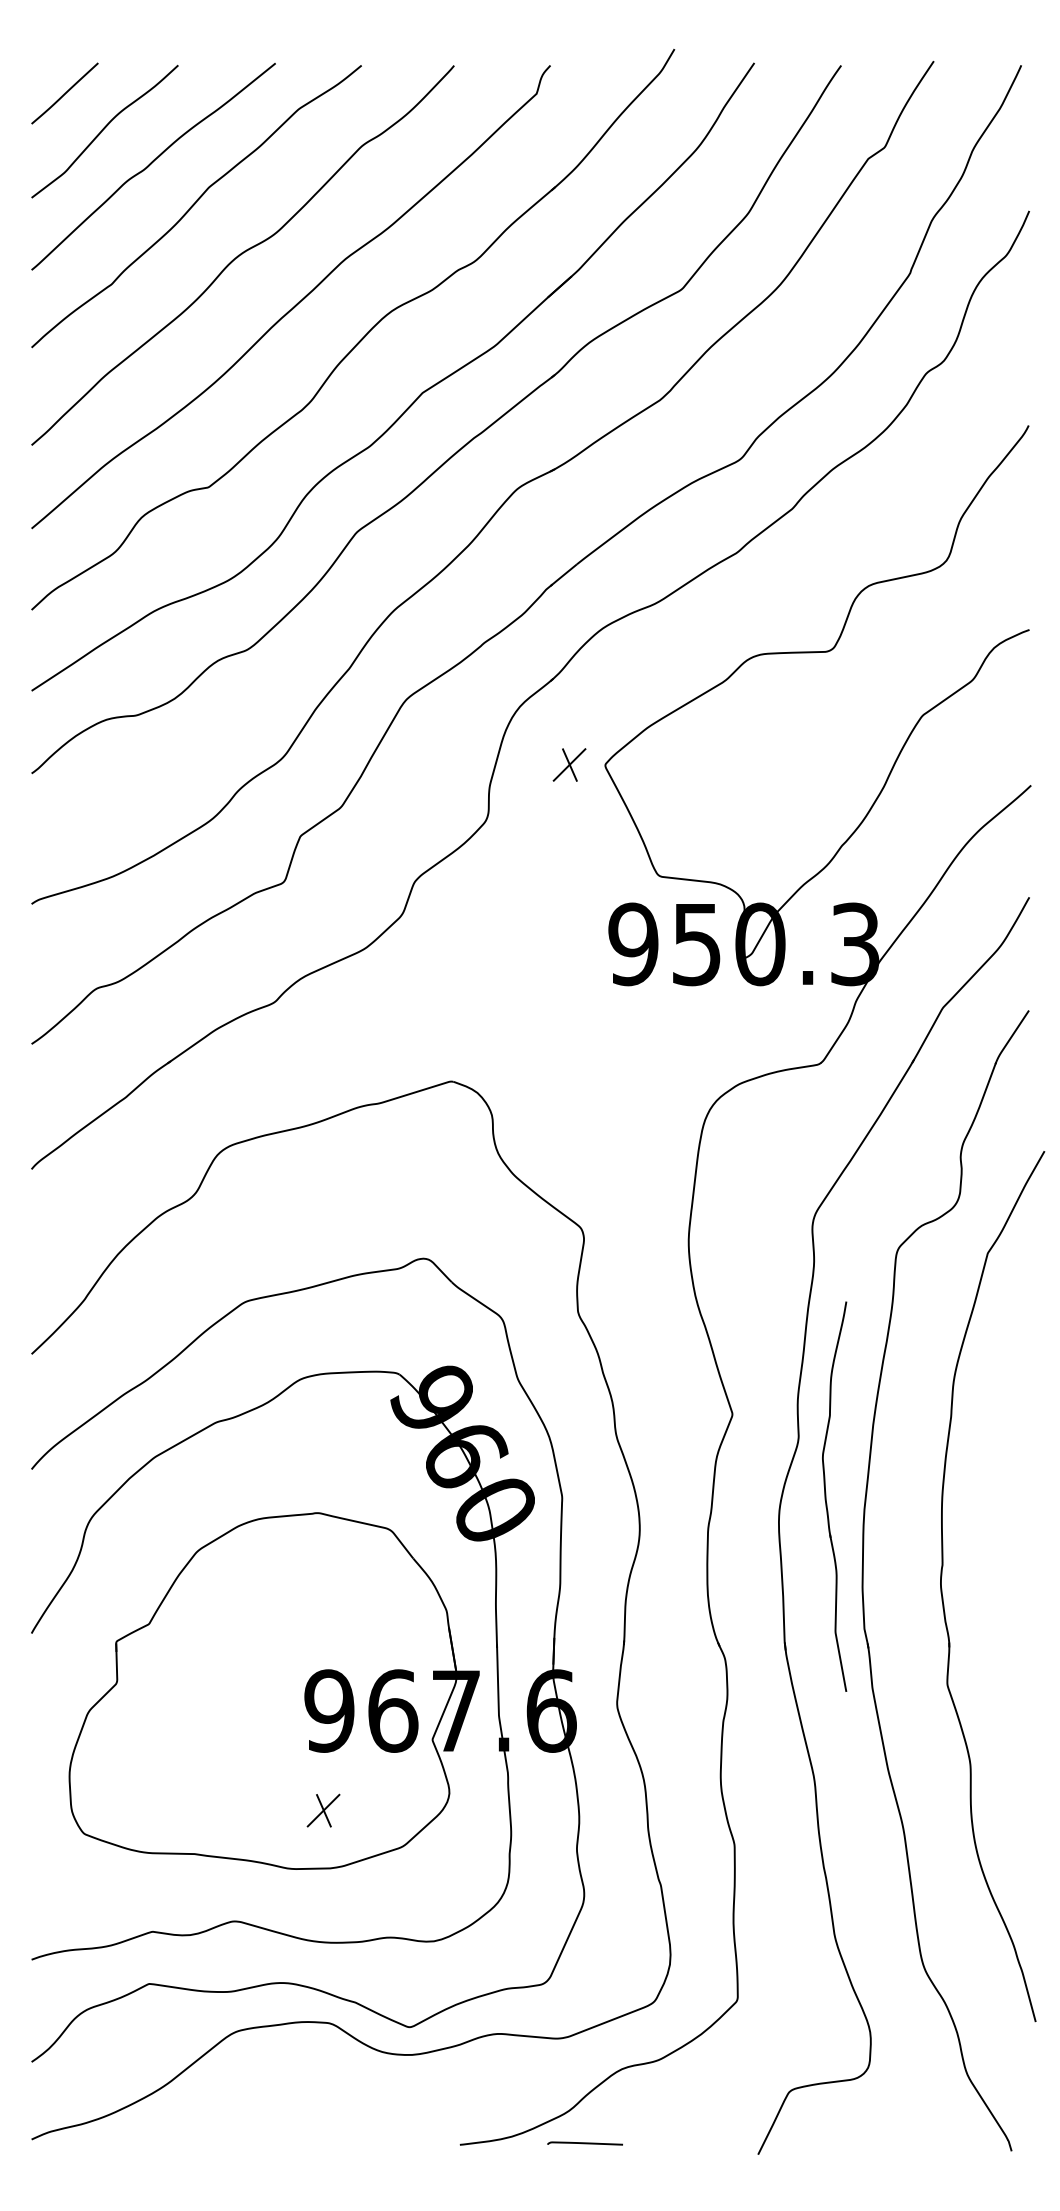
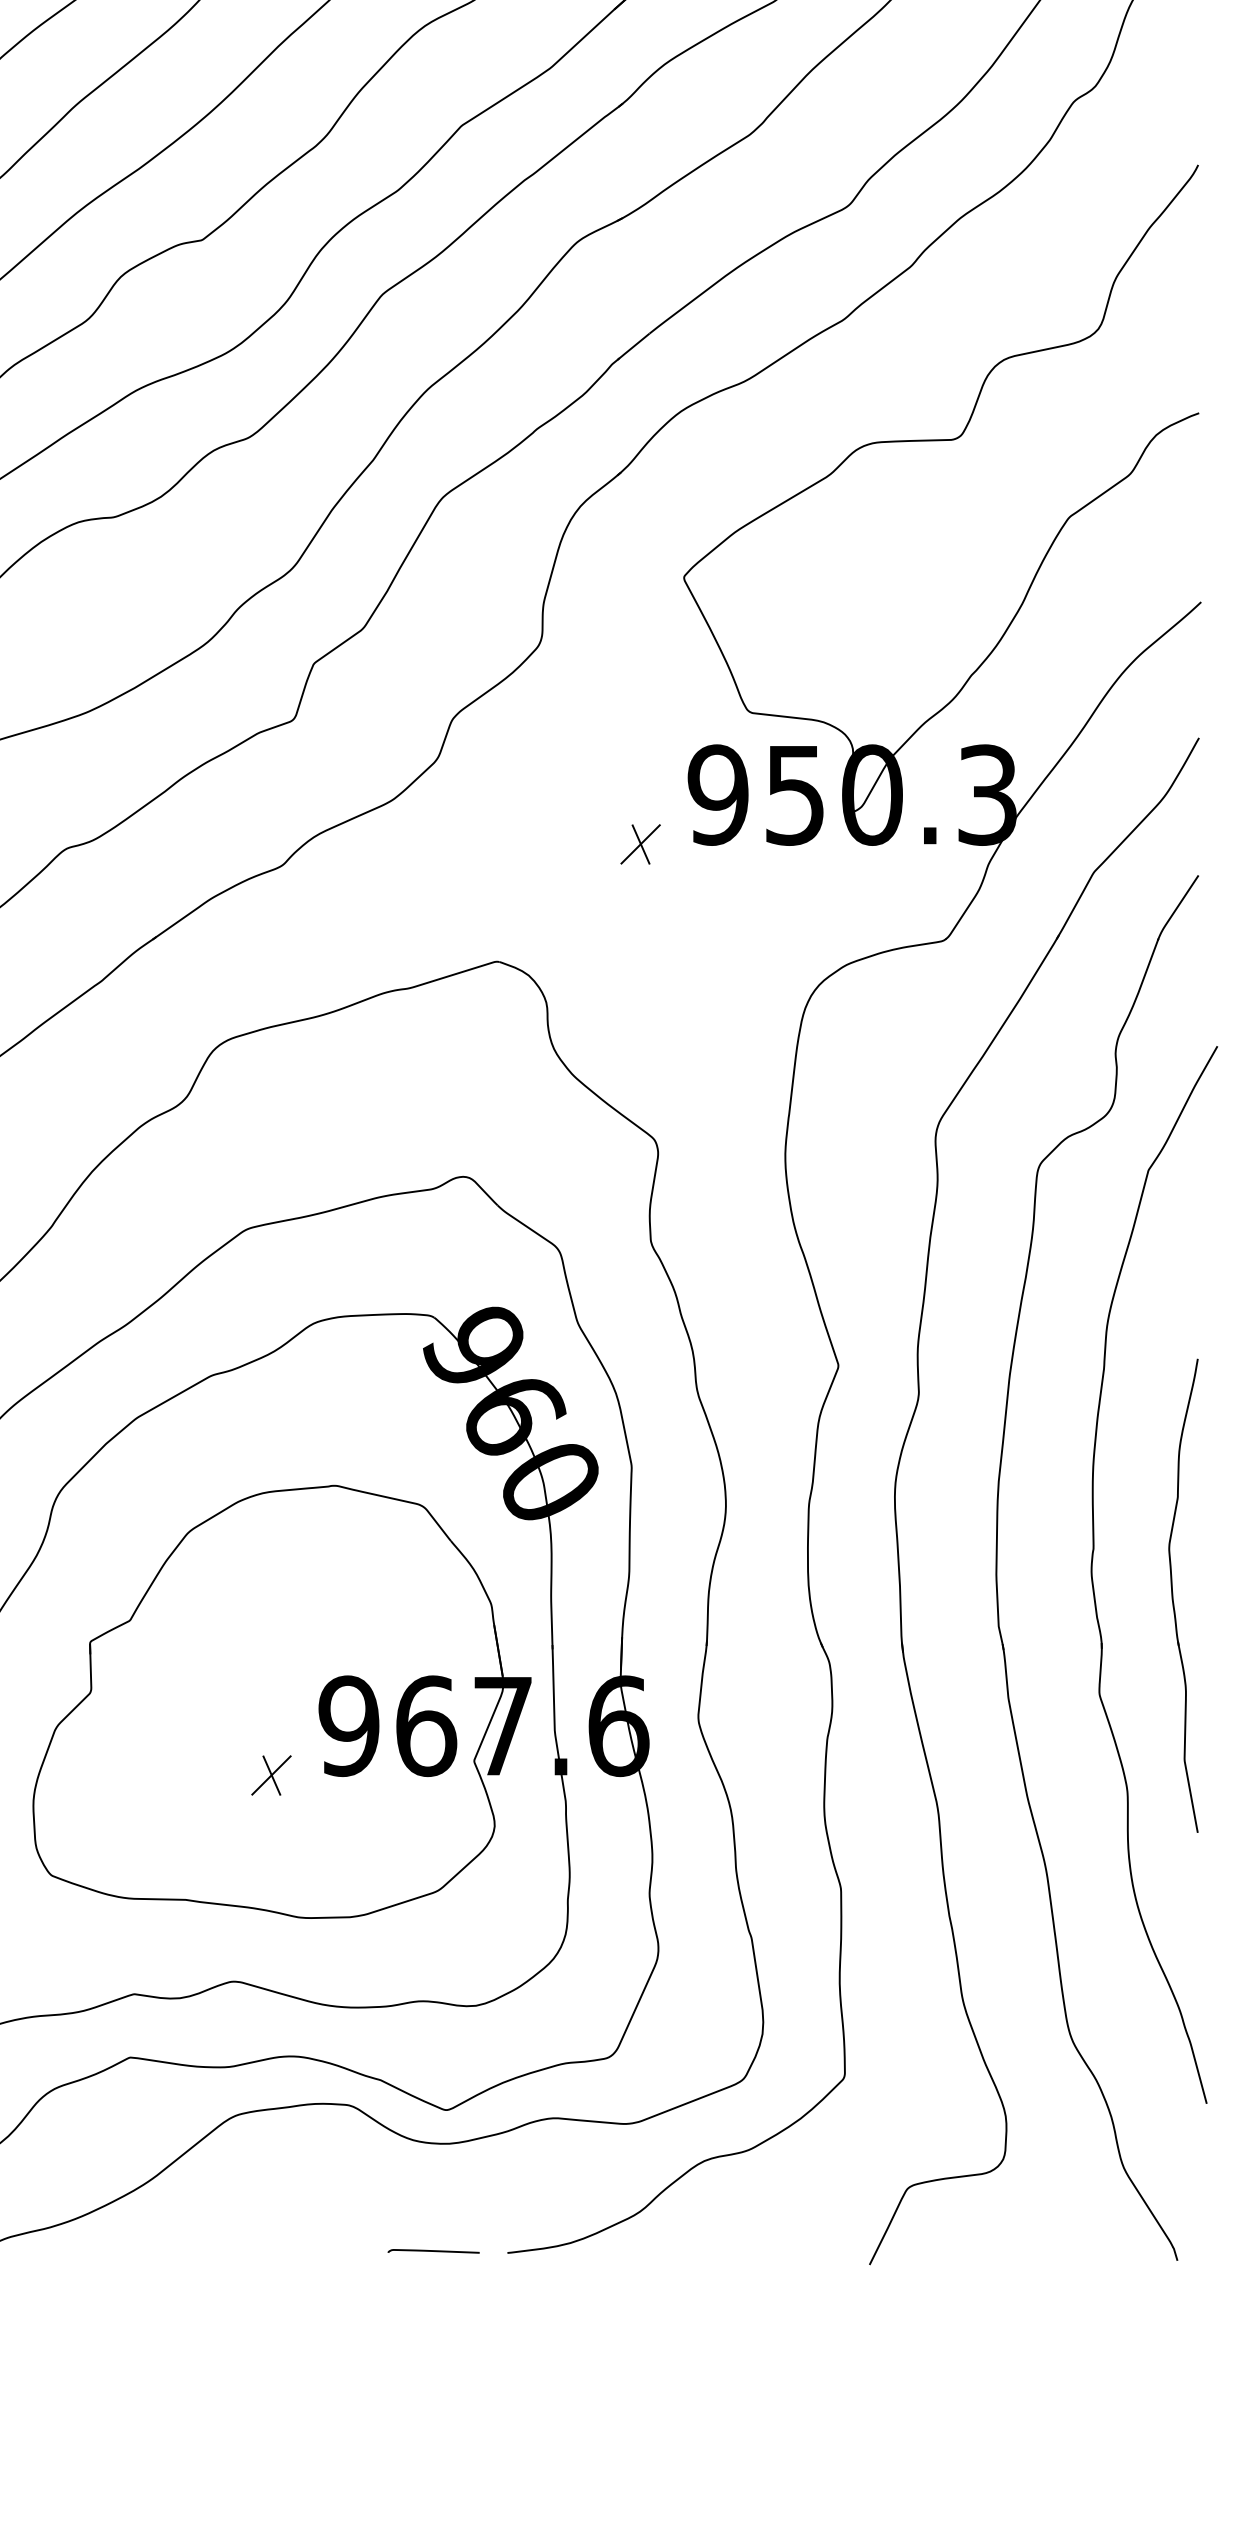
part: (569, 764) -> (640, 843), moved
part: (826, 1496) -> (1173, 1595), moved
part: (323, 1810) -> (271, 1775), moved
curve: (584, 2143) -> (432, 2251), moved

